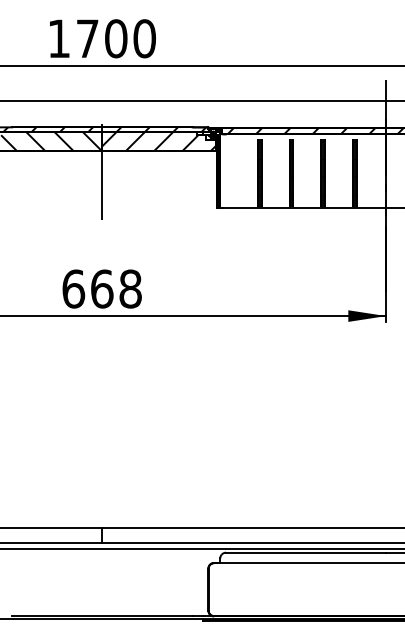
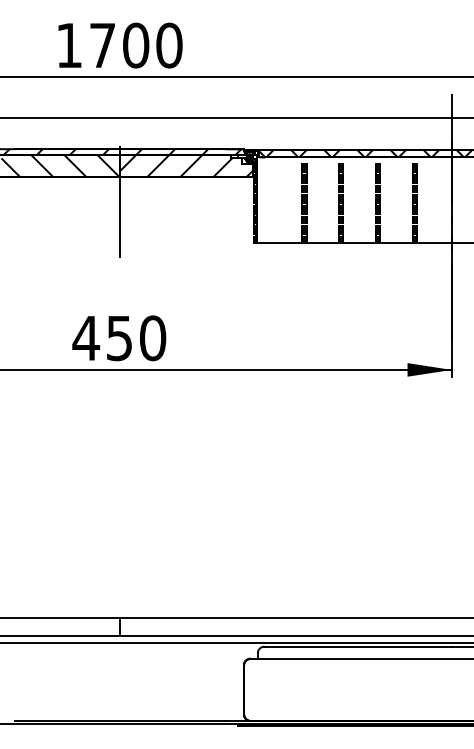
hatch: (307, 130) -> (359, 152), added
text: (101, 288) -> (118, 337), 668 -> 450

